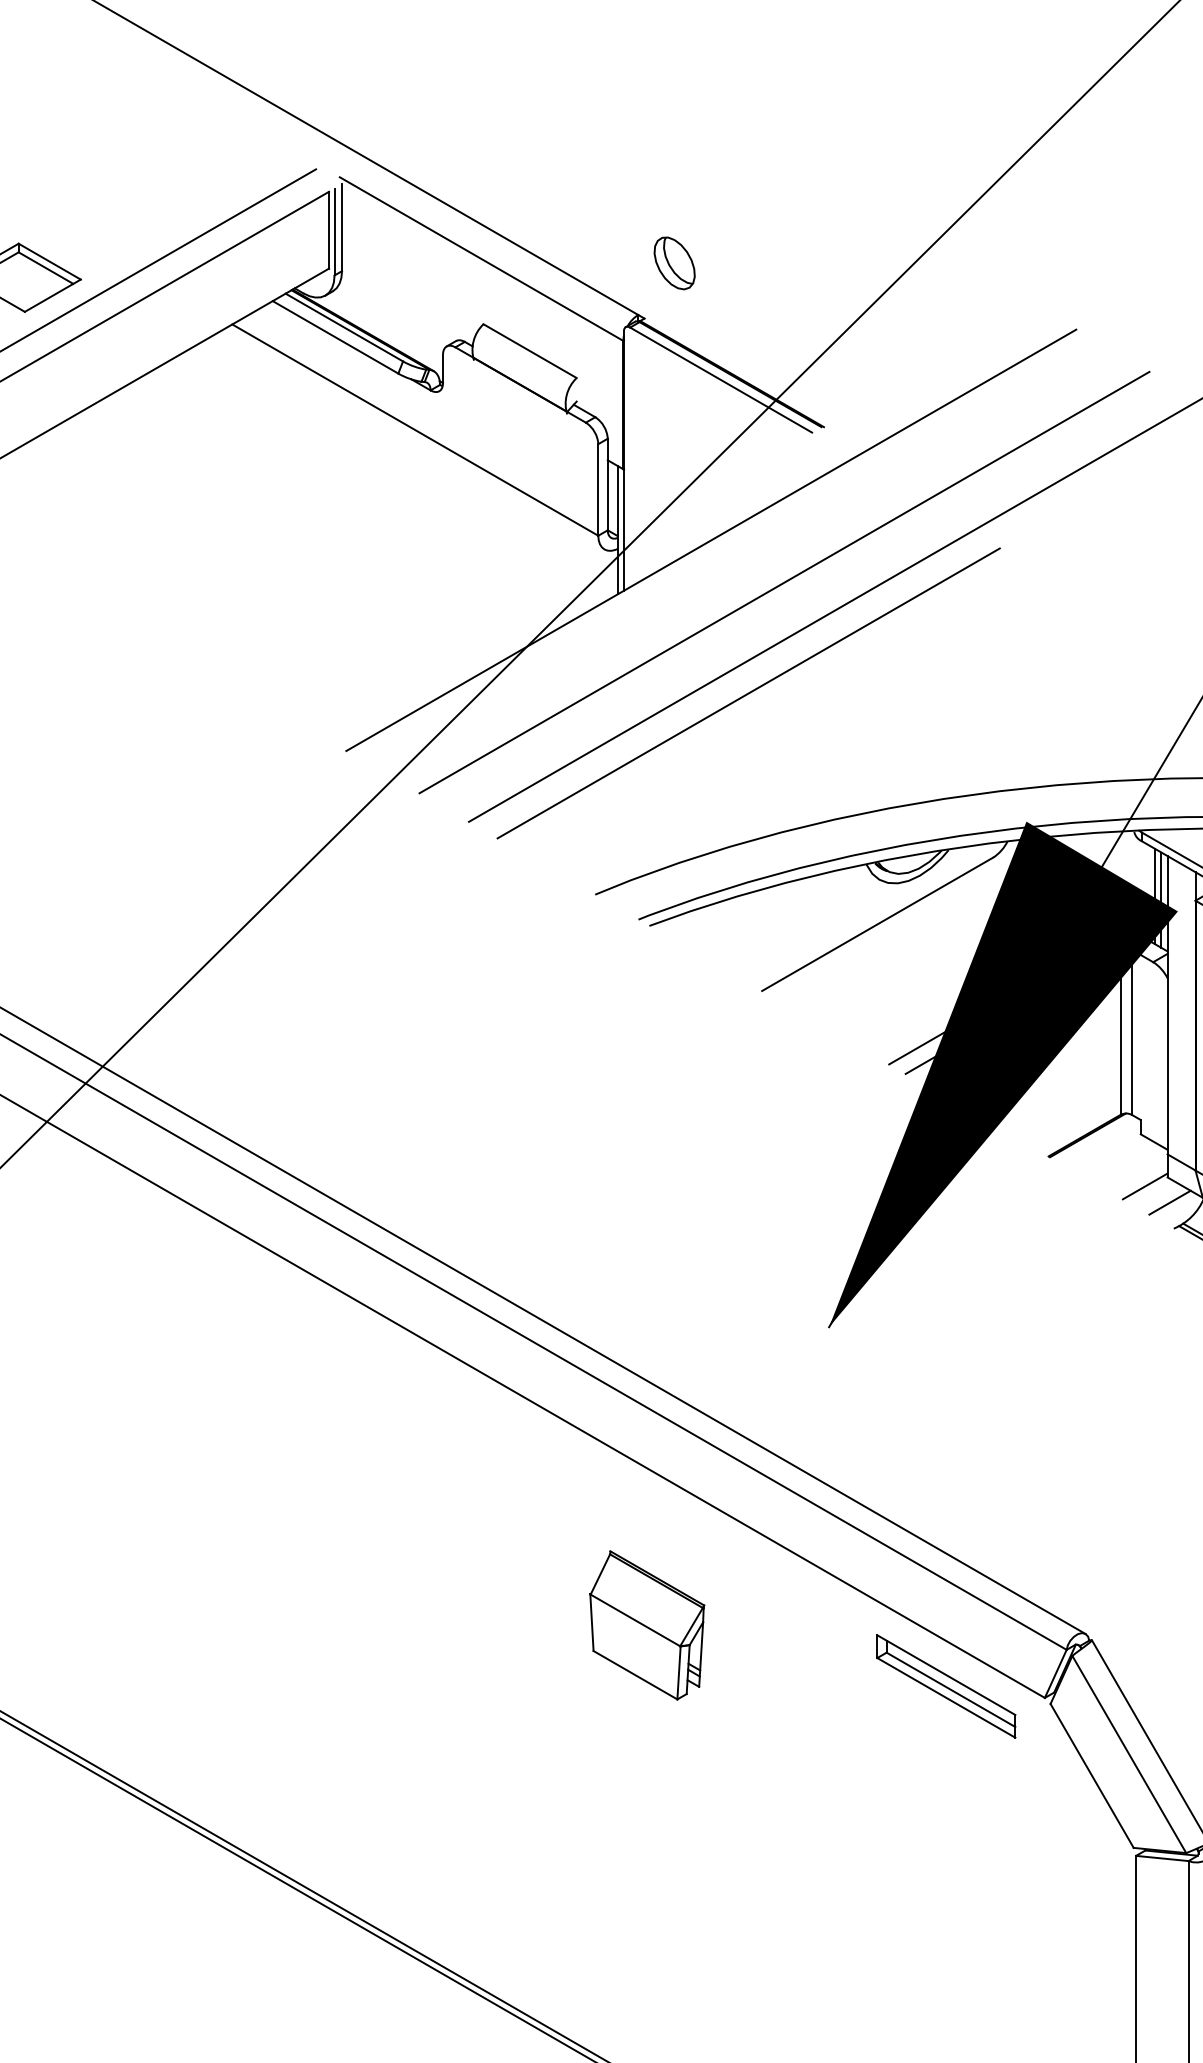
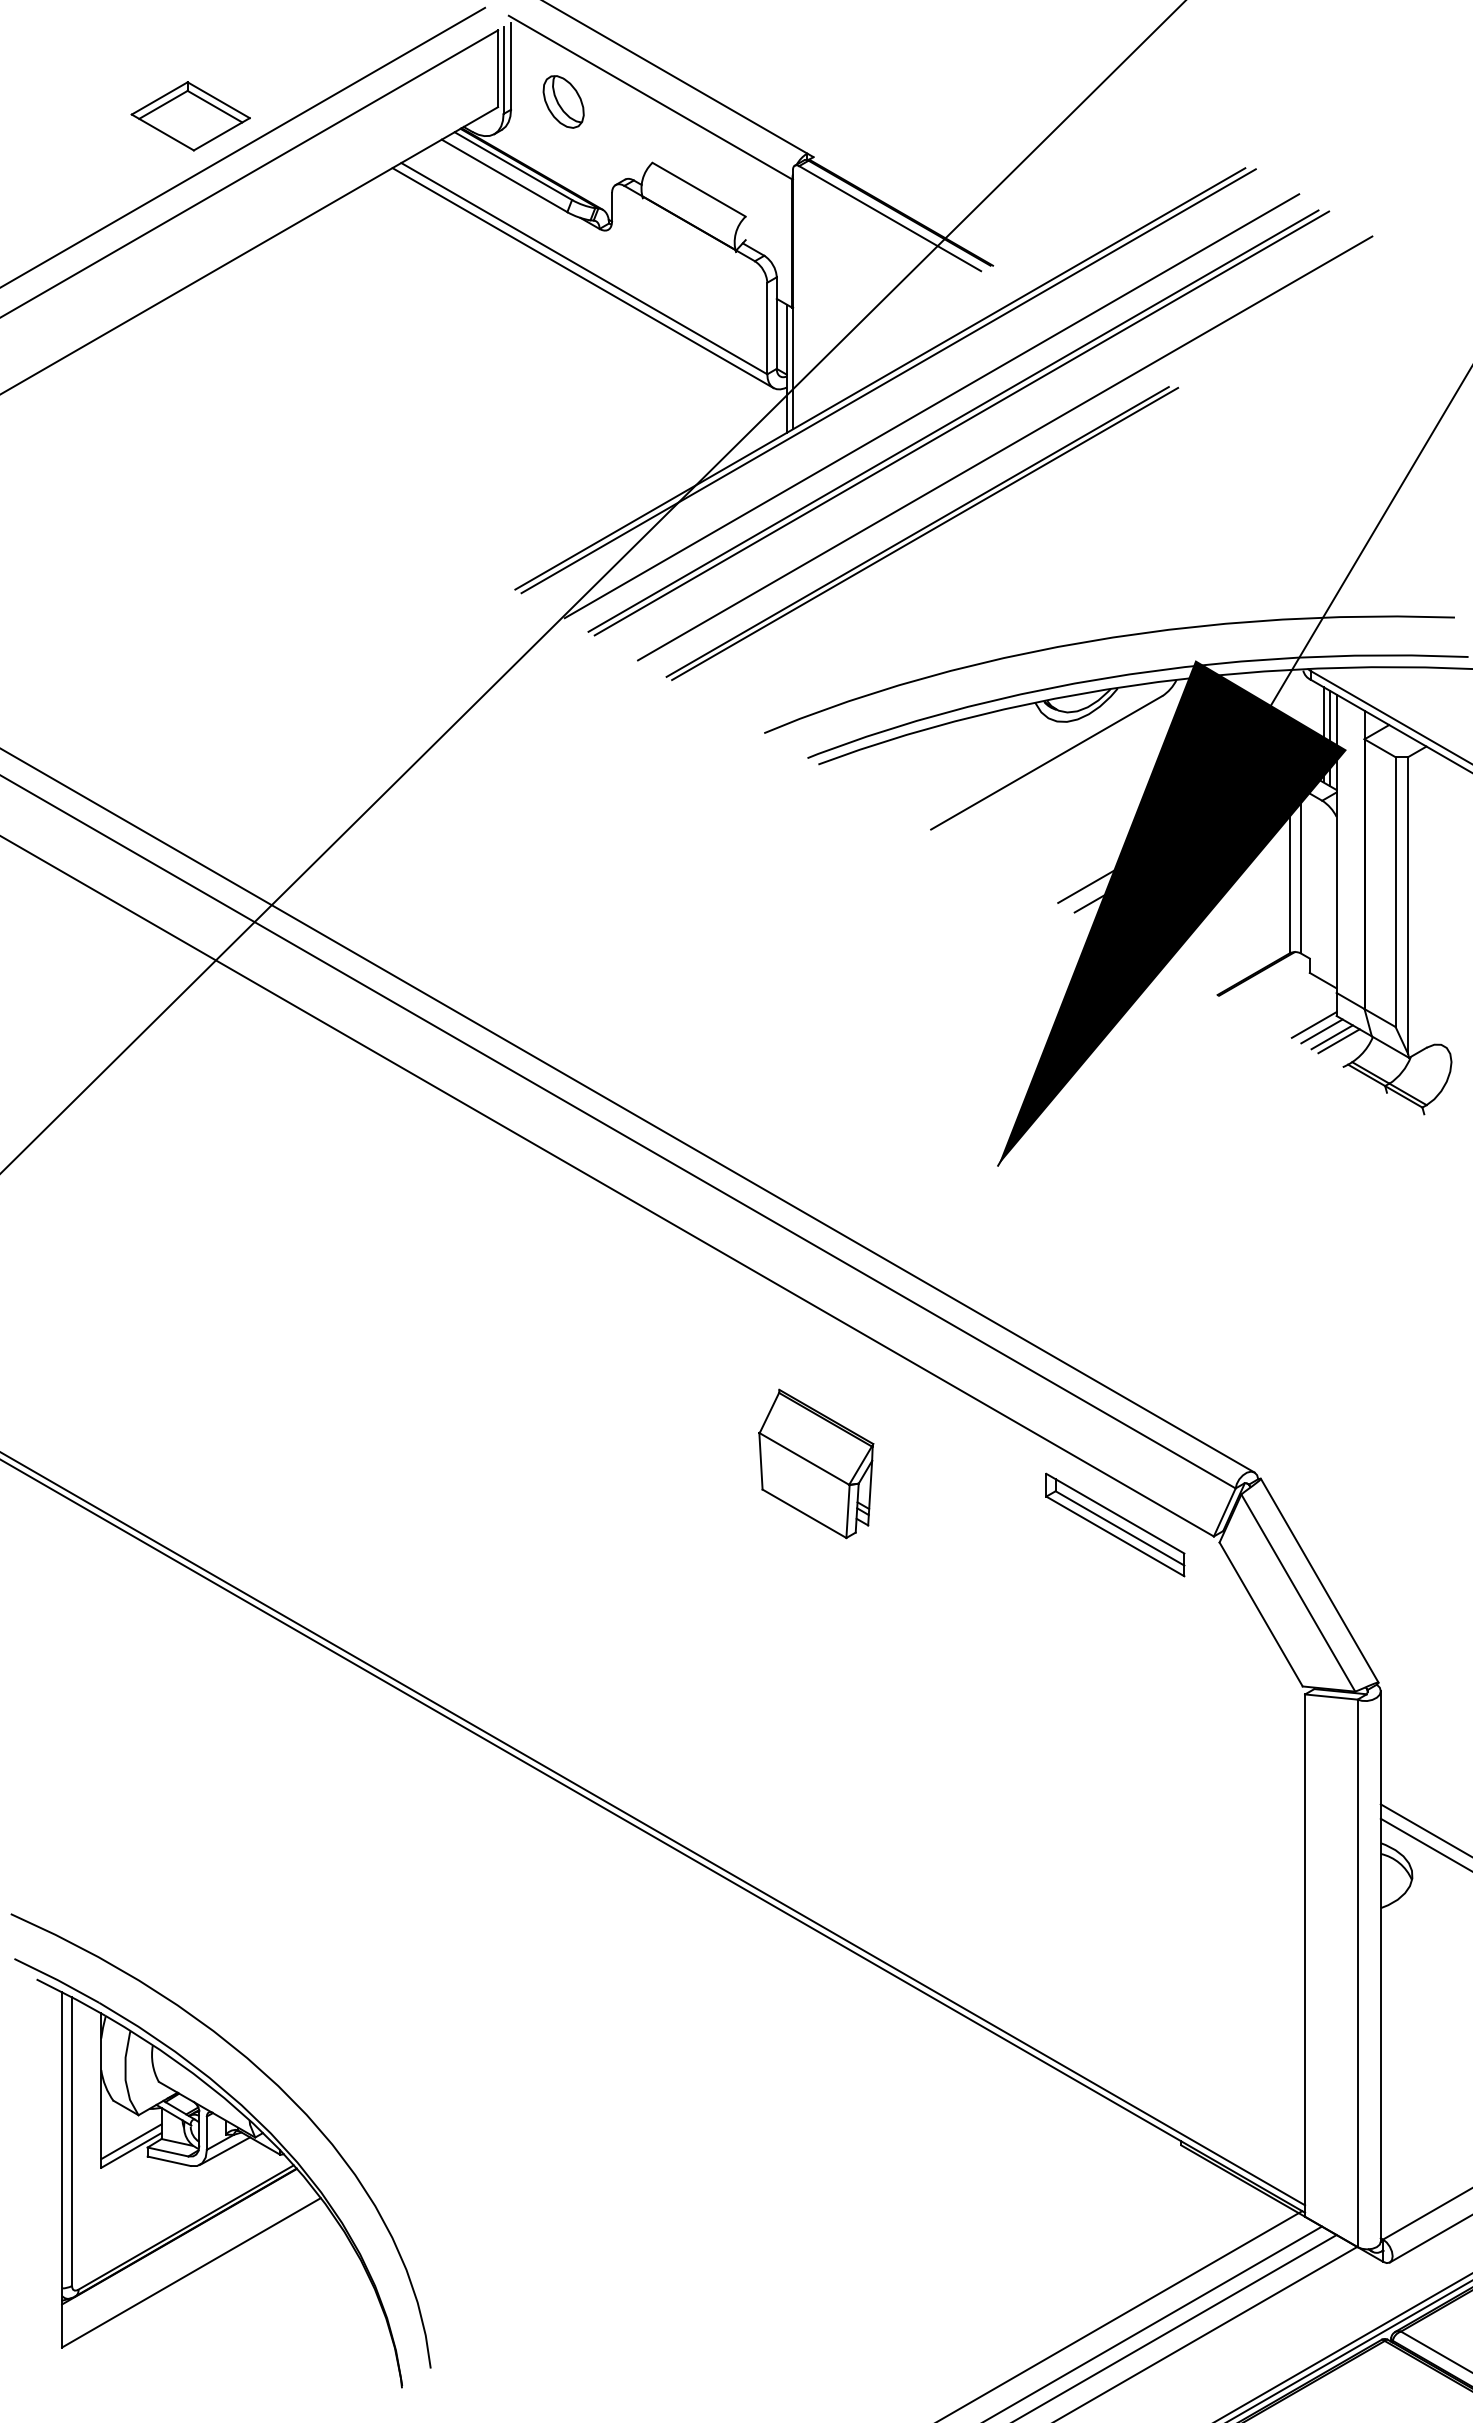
part: (674, 262) -> (563, 101), moved
line: (413, 439) -> (582, 278), added
line: (719, 542) -> (888, 381), added
line: (762, 567) -> (931, 406), added
line: (792, 584) -> (961, 423), added
line: (756, 694) -> (925, 533), added
line: (1152, 1192) -> (1321, 1031), added
line: (1162, 1198) -> (1331, 1037), added

